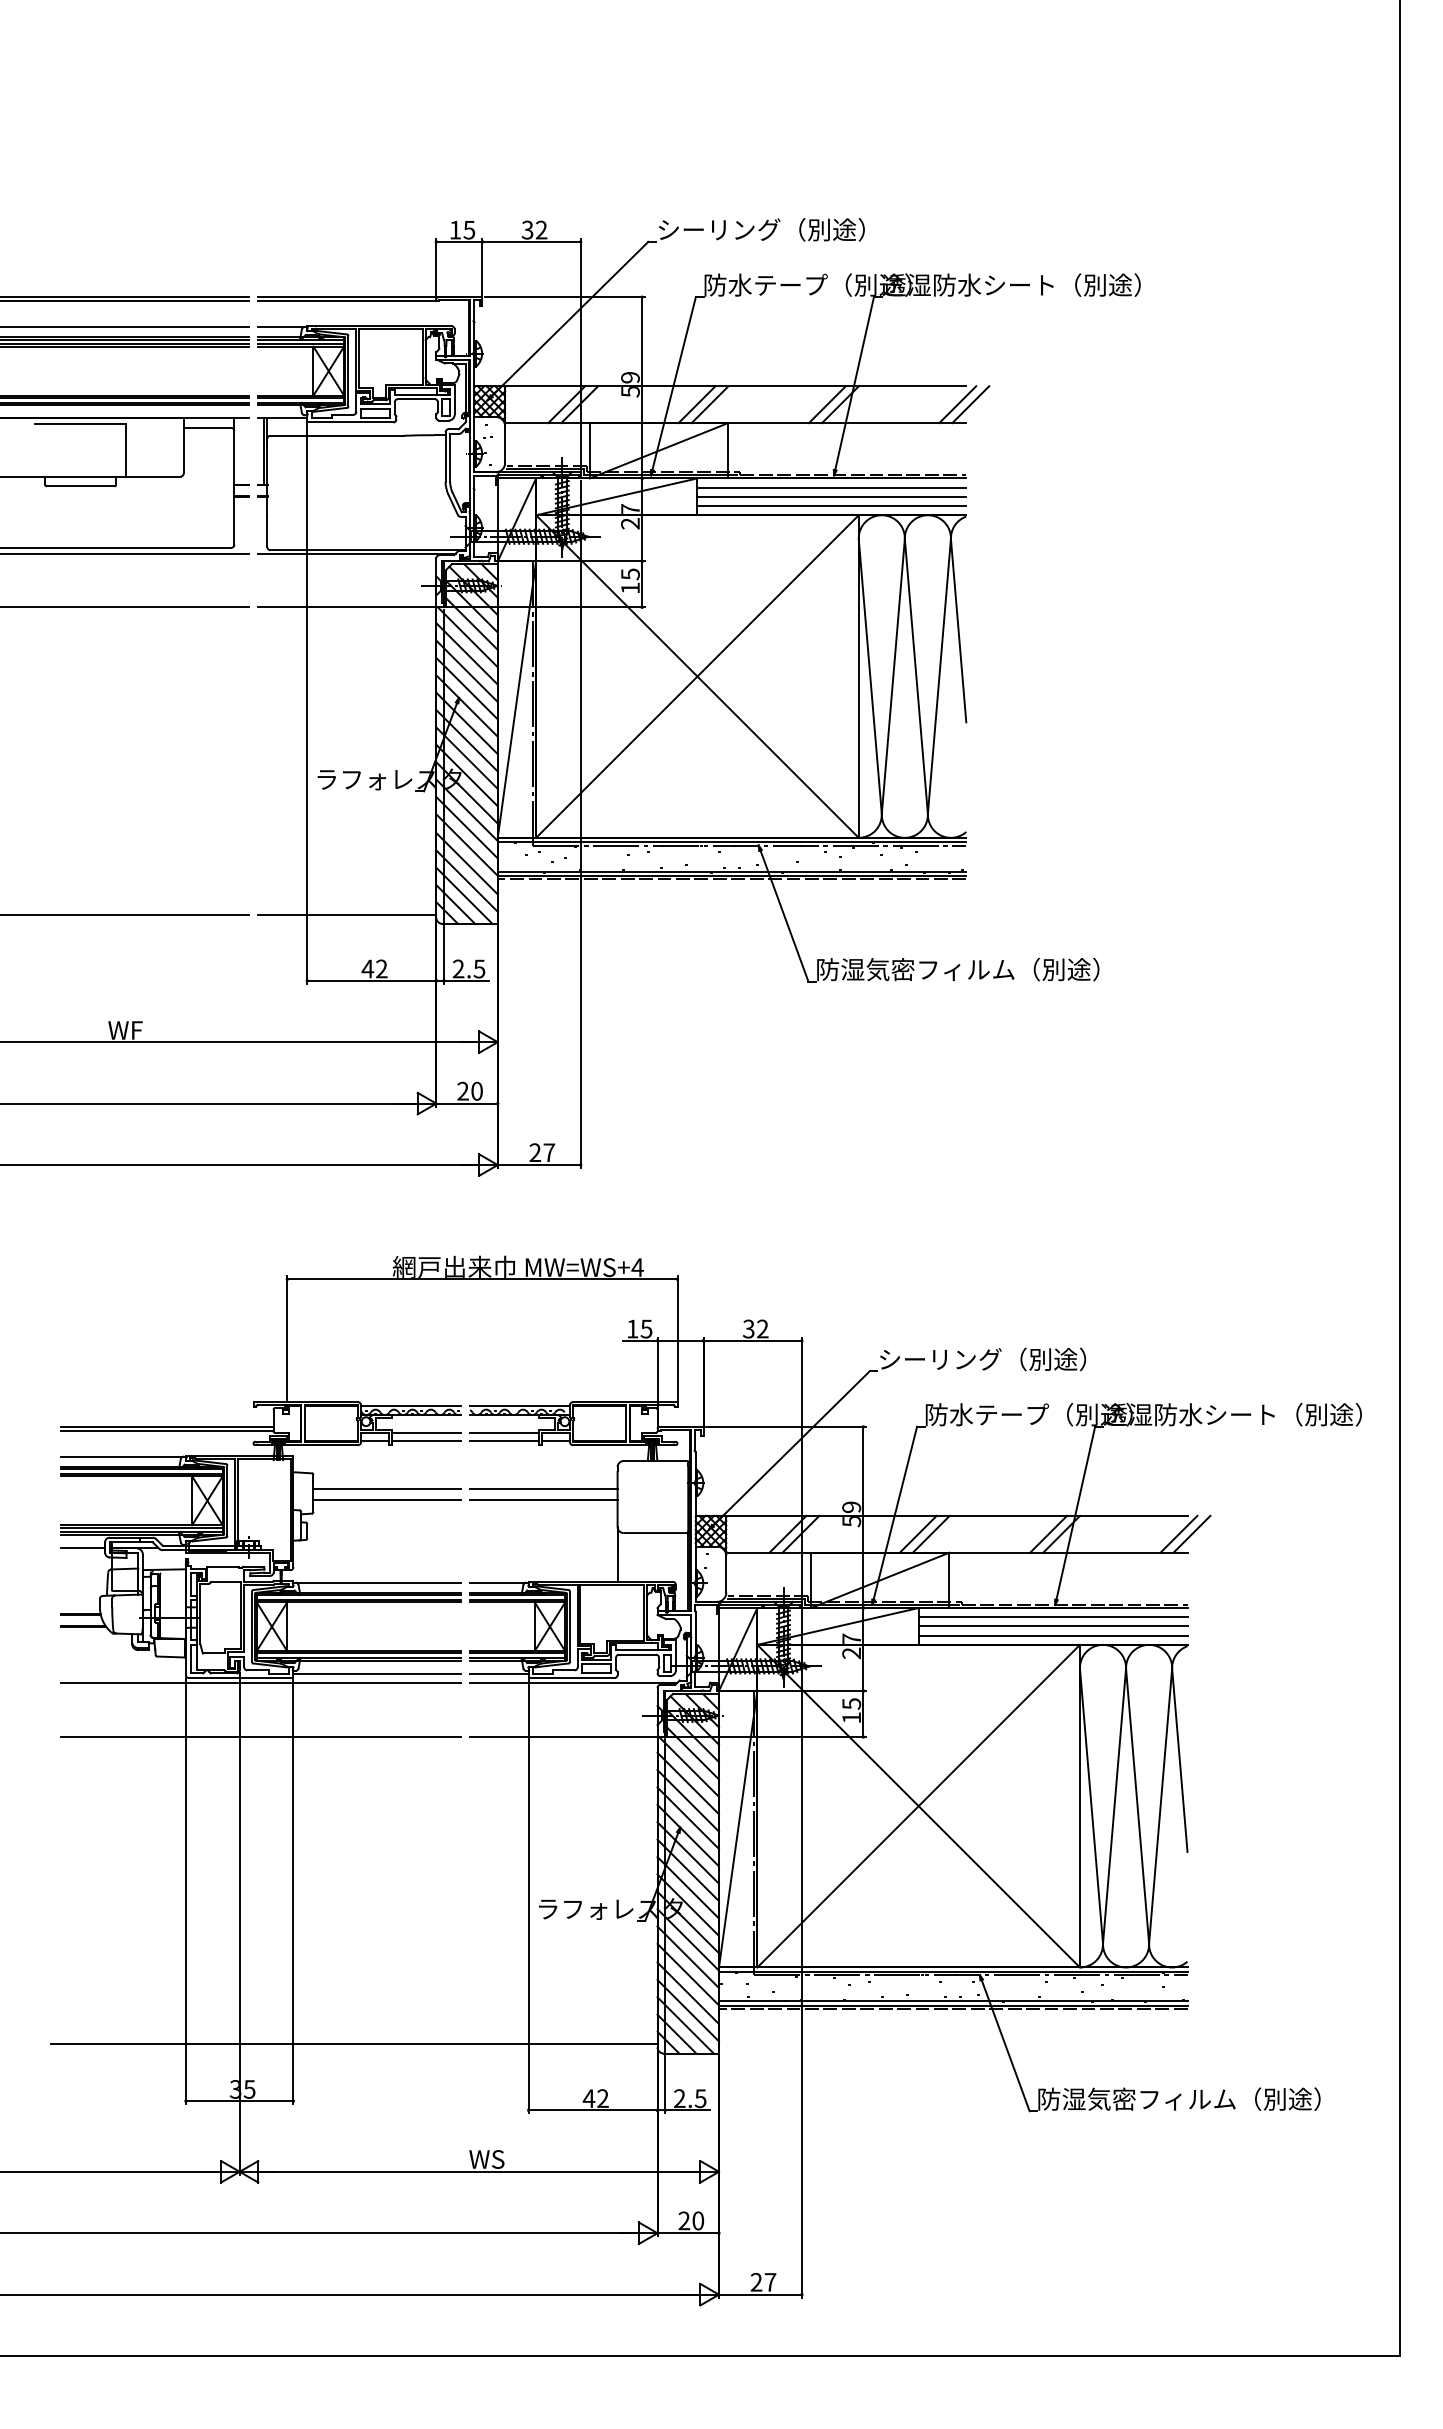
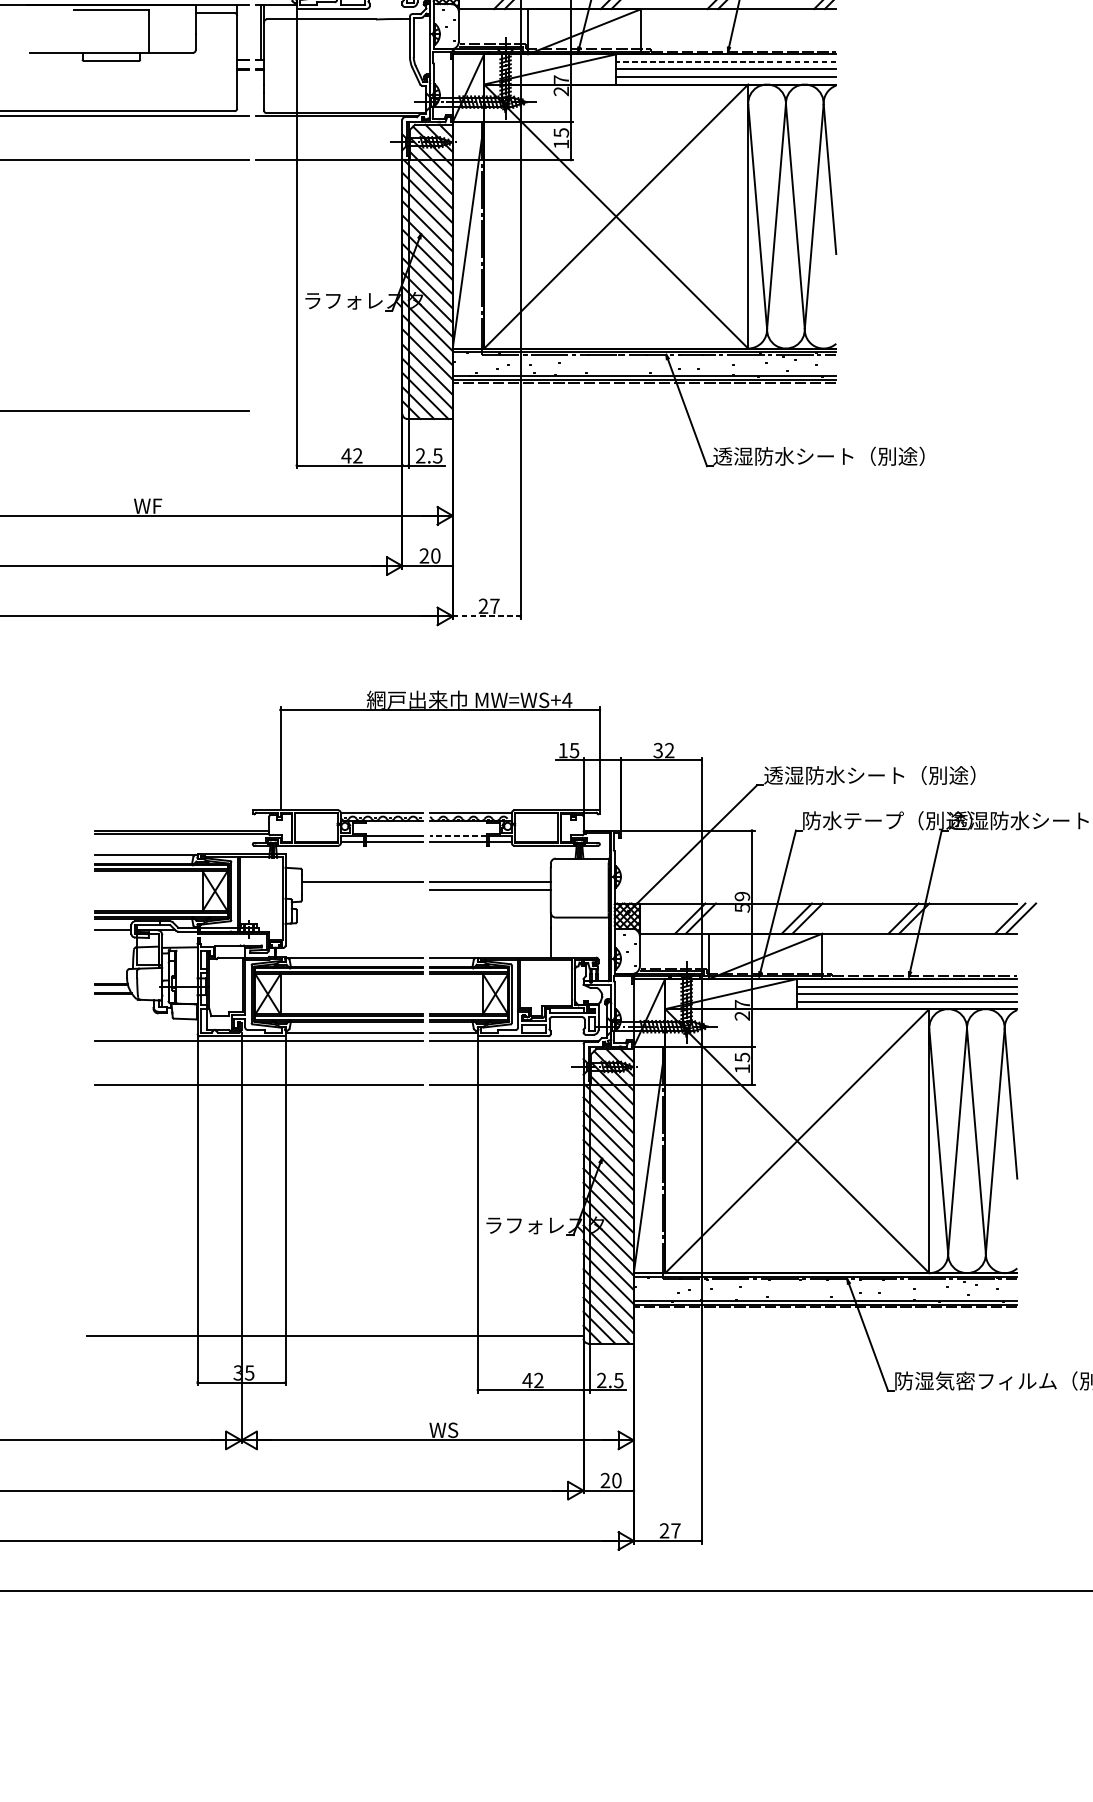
line: (831, 487) -> (725, 61), solid -> dashed
line: (346, 914) -> (328, 411), removed
text: (957, 969) -> (829, 456), 防湿気密フィルム（別途） -> 透湿防水シート（別途）
line: (539, 1165) -> (486, 616), solid -> dashed
text: (1007, 1359) -> (869, 775), シーリング（別途） -> 透湿防水シート（別途）
line: (504, 1433) -> (458, 836), solid -> dashed
line: (386, 1499) -> (361, 890), removed

